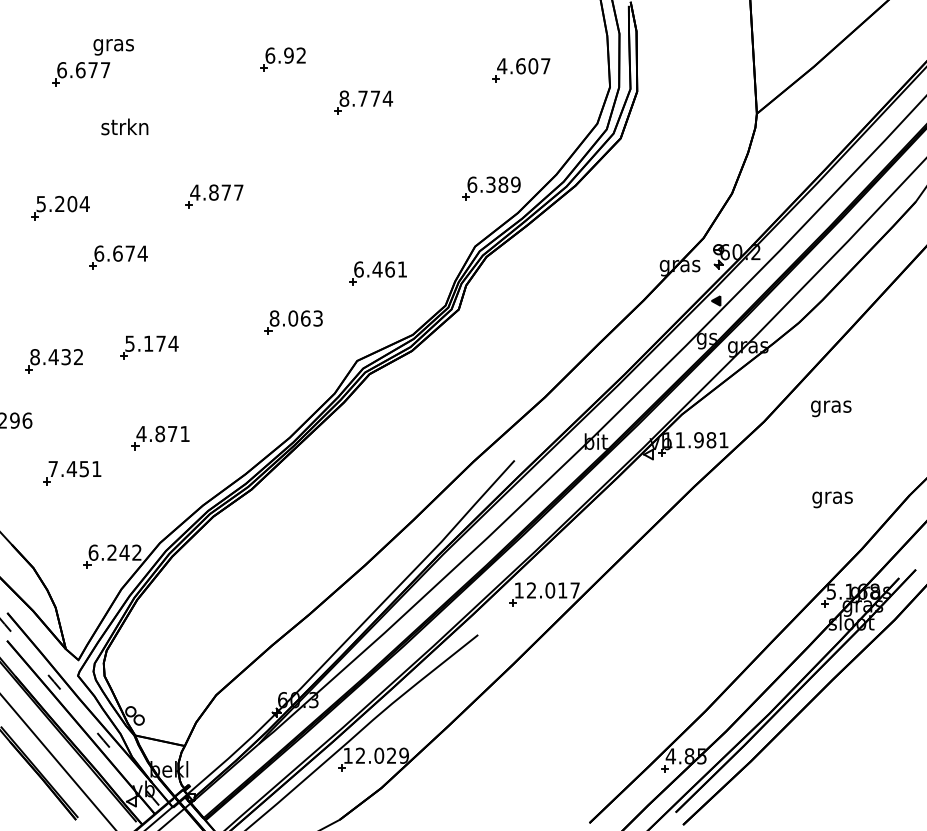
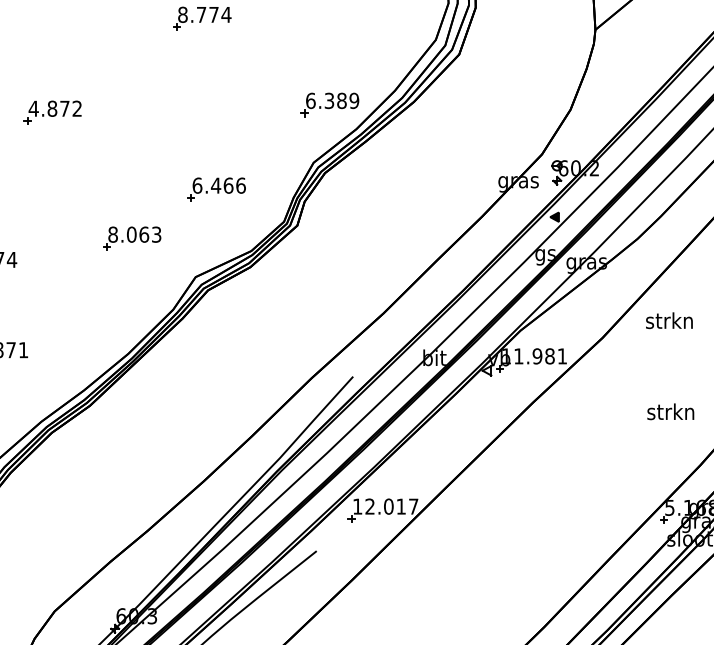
text: (238, 192) -> (77, 108), 4.877 -> 4.872
text: (402, 269) -> (241, 185), 6.461 -> 6.466
text: (830, 406) -> (669, 322), gras -> strkn
text: (831, 497) -> (670, 413), gras -> strkn

